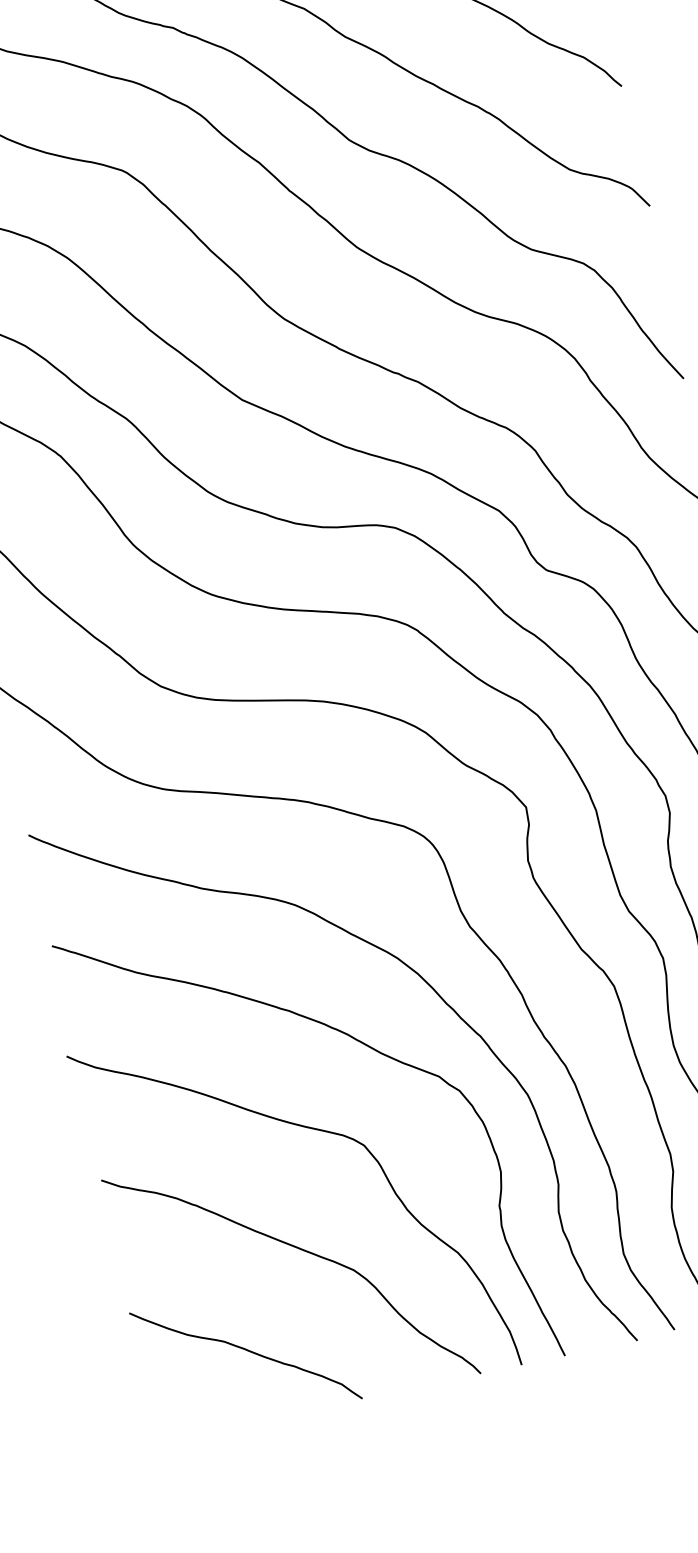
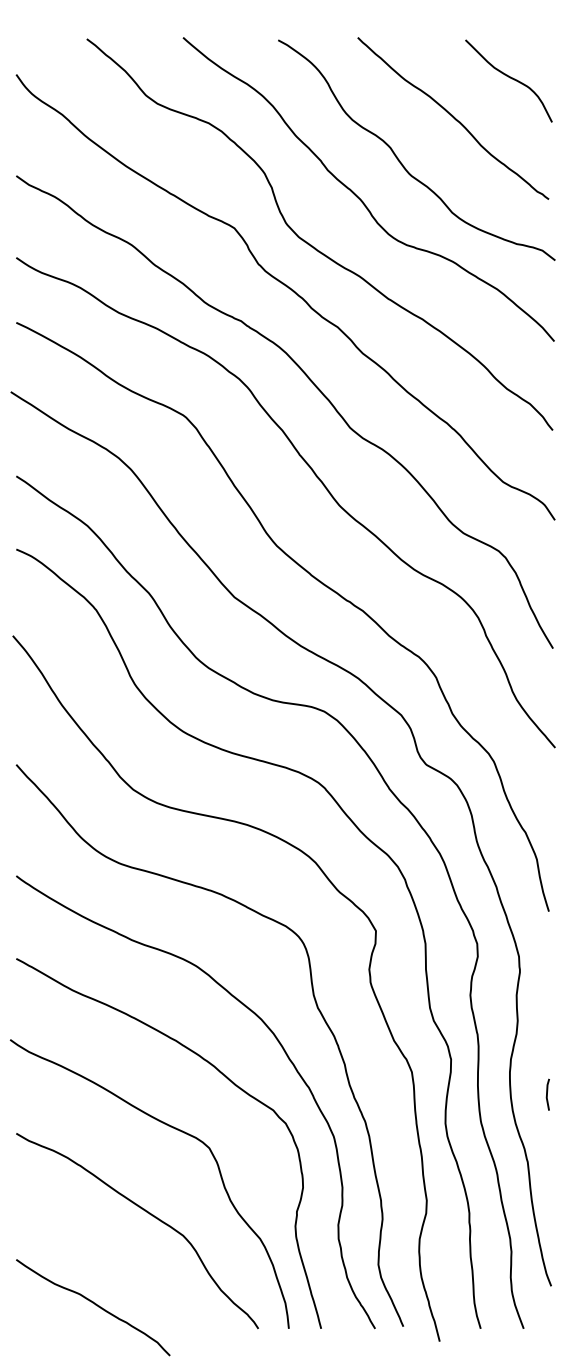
curve: (248, 1352) -> (95, 1305), moved

